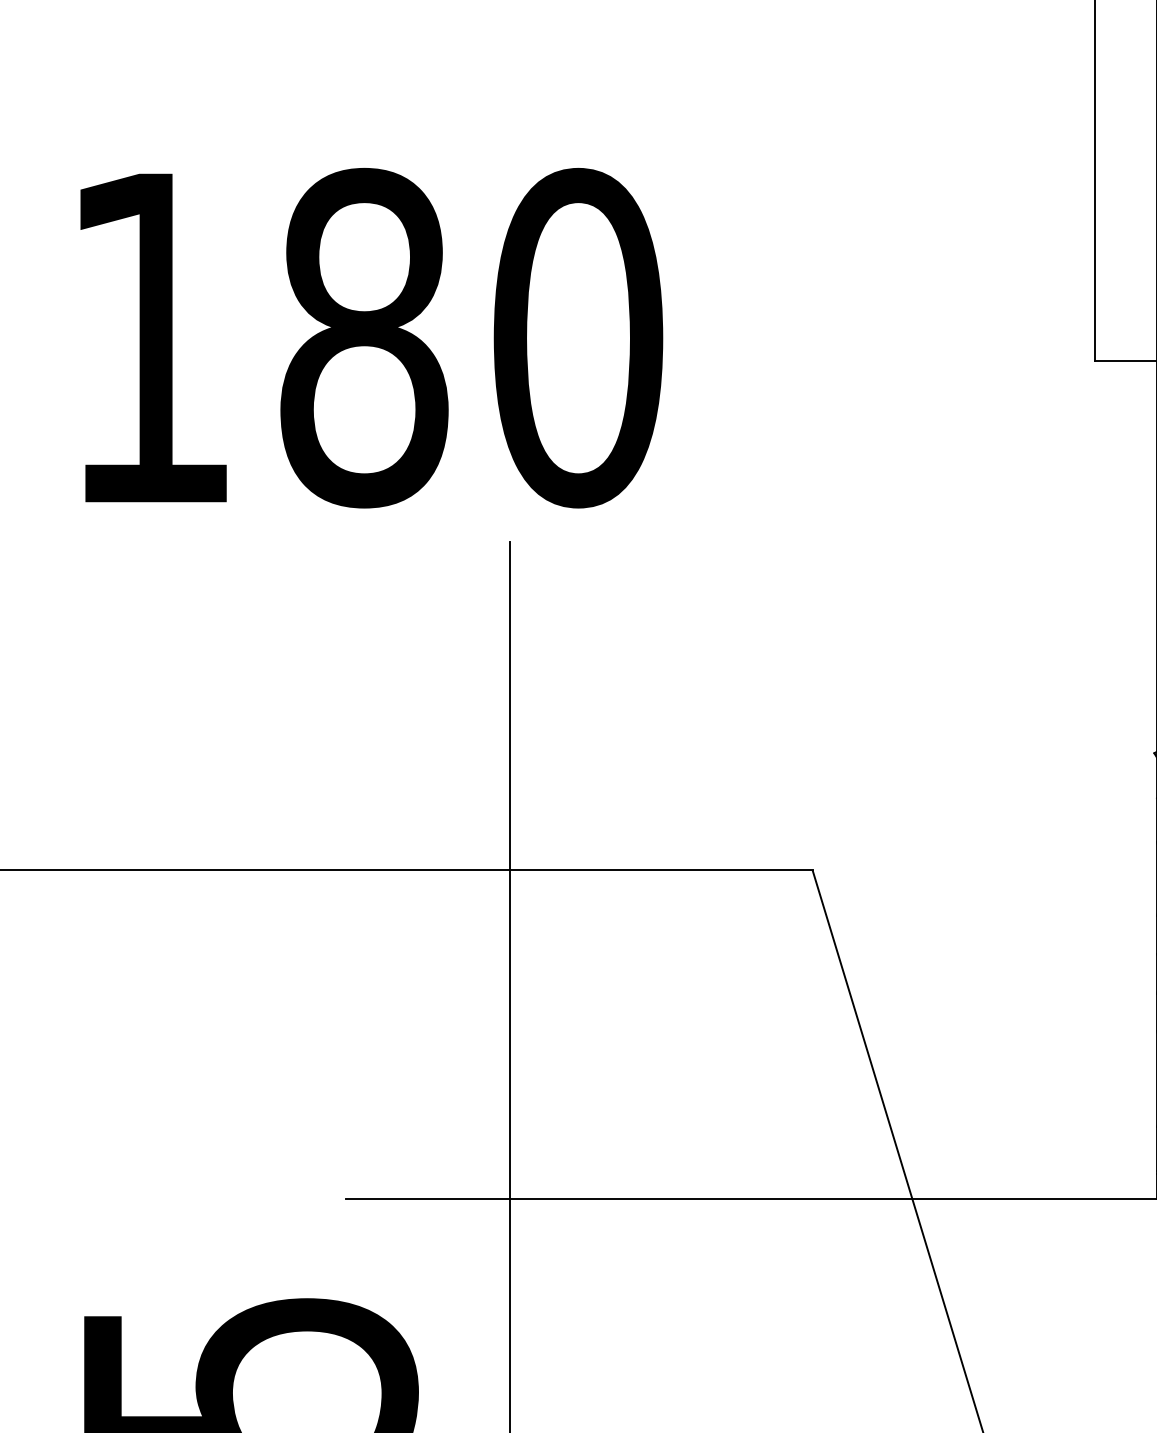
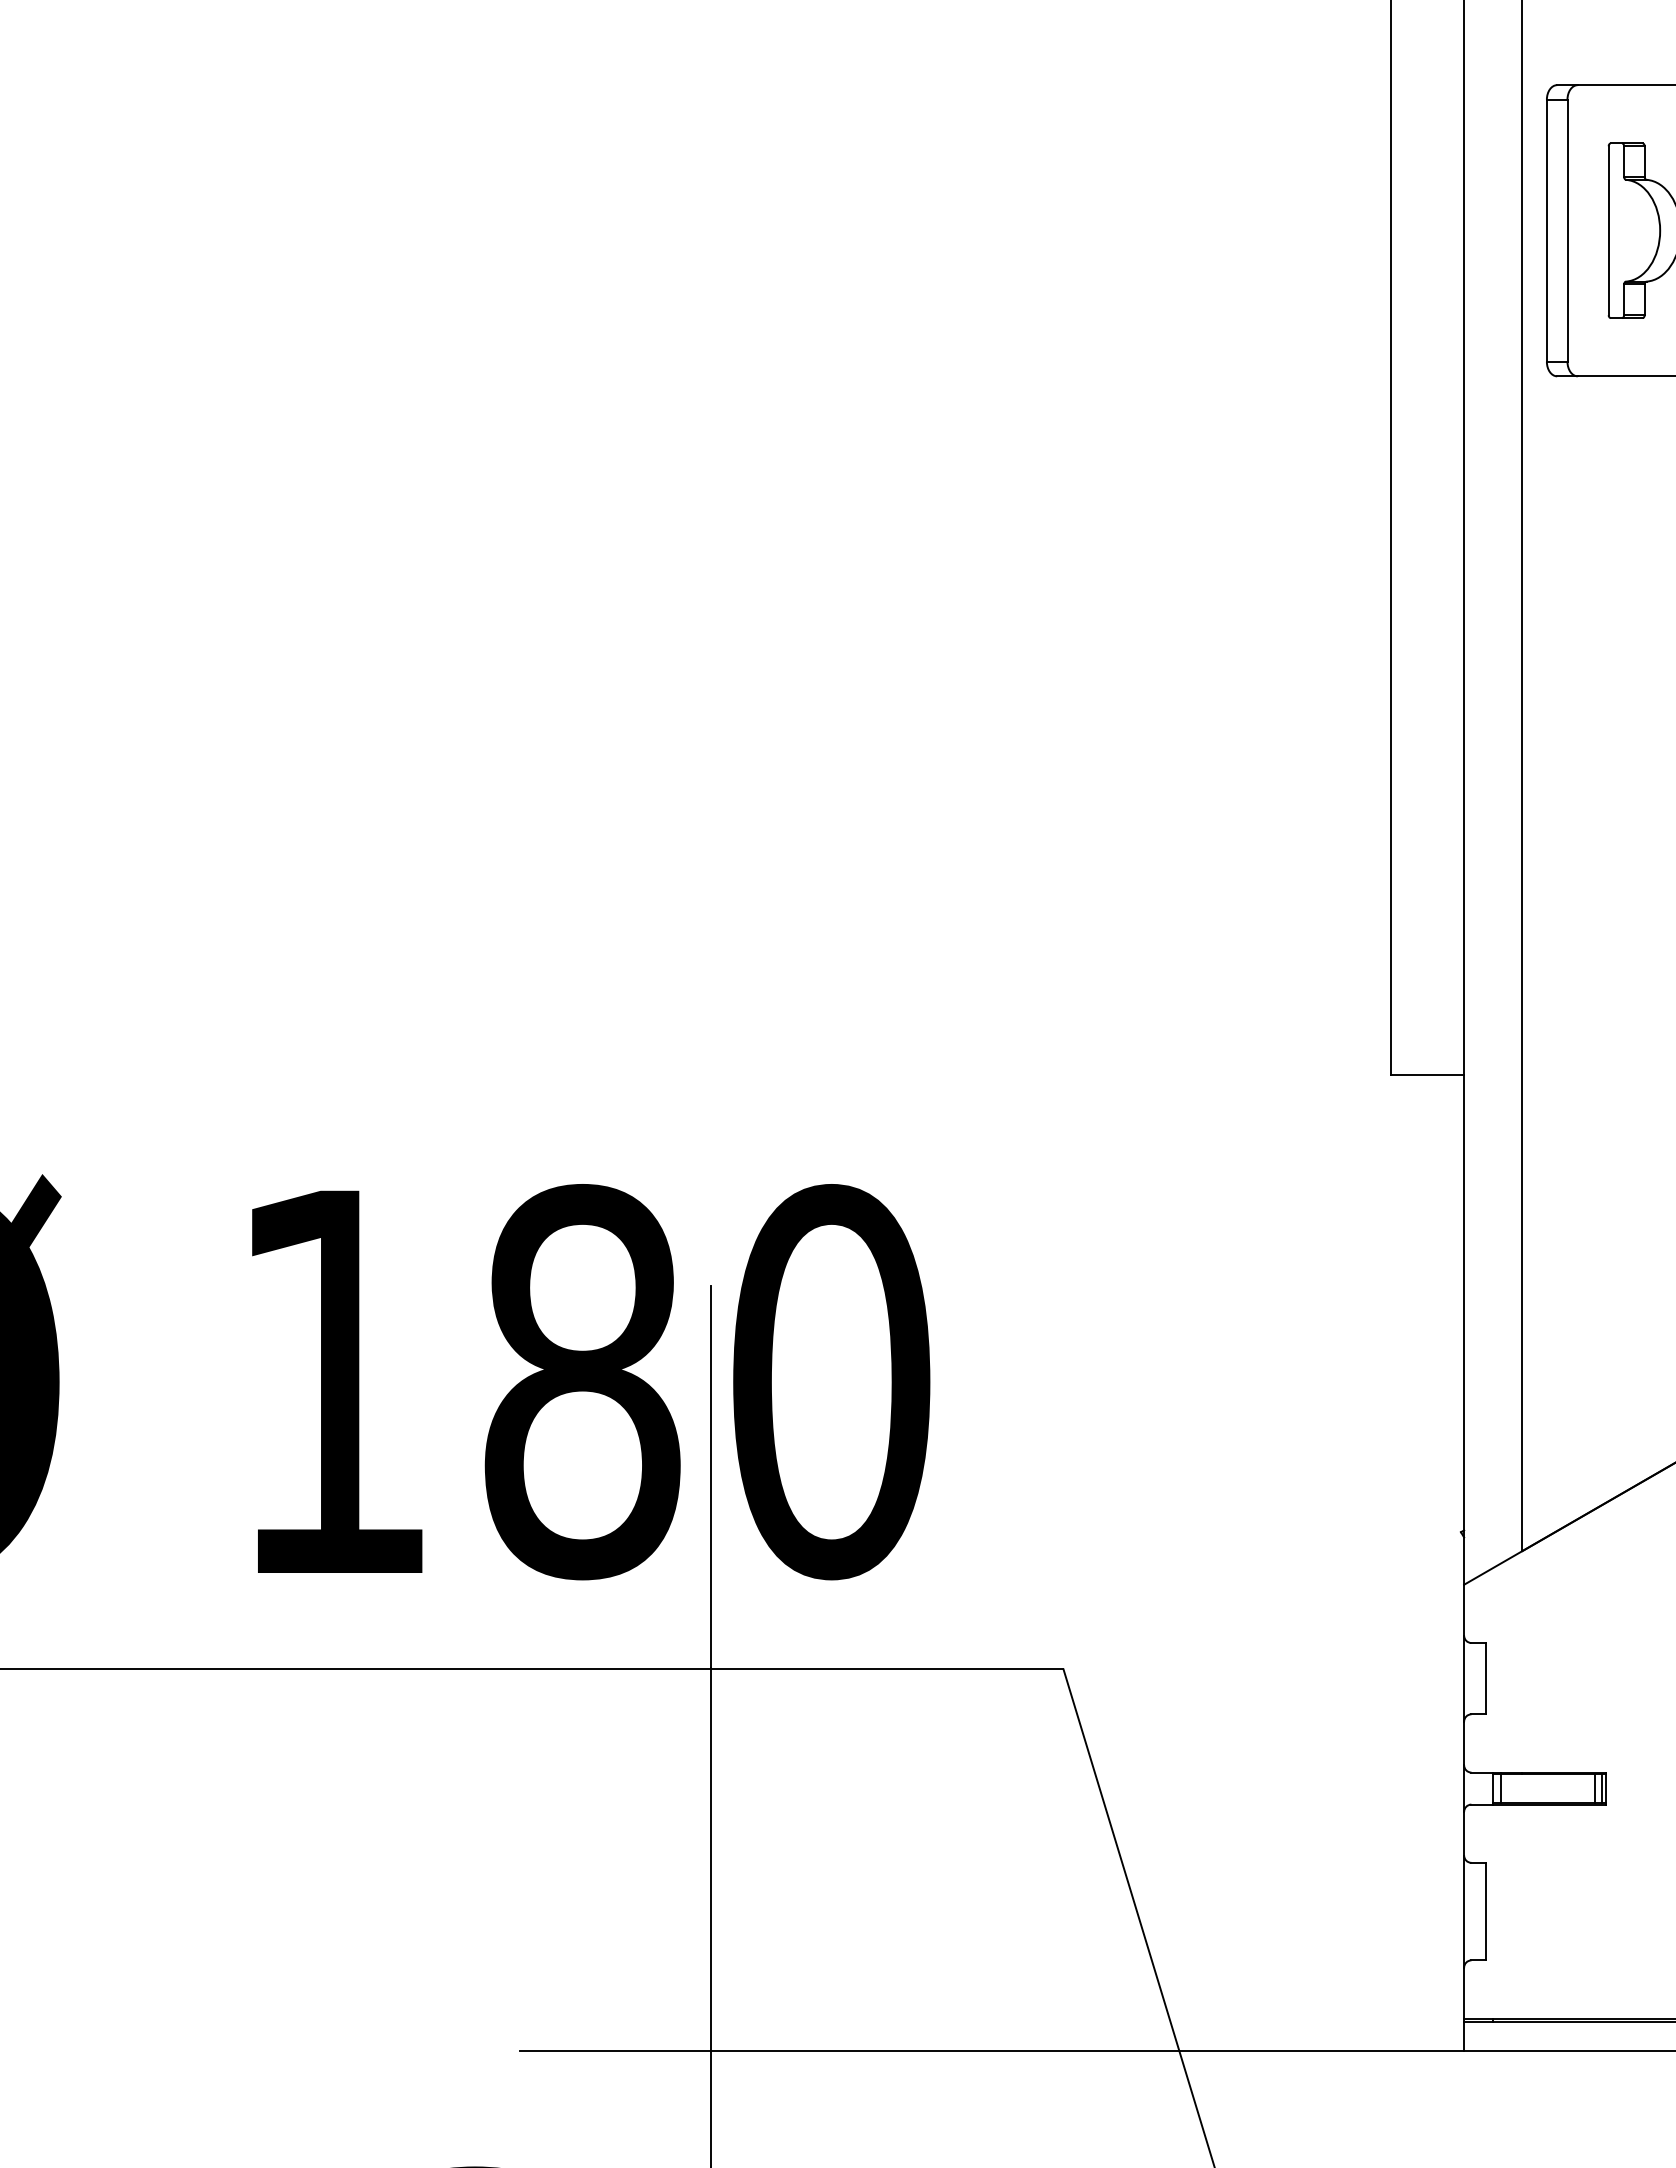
text: (372, 338) -> (591, 1382), moved

